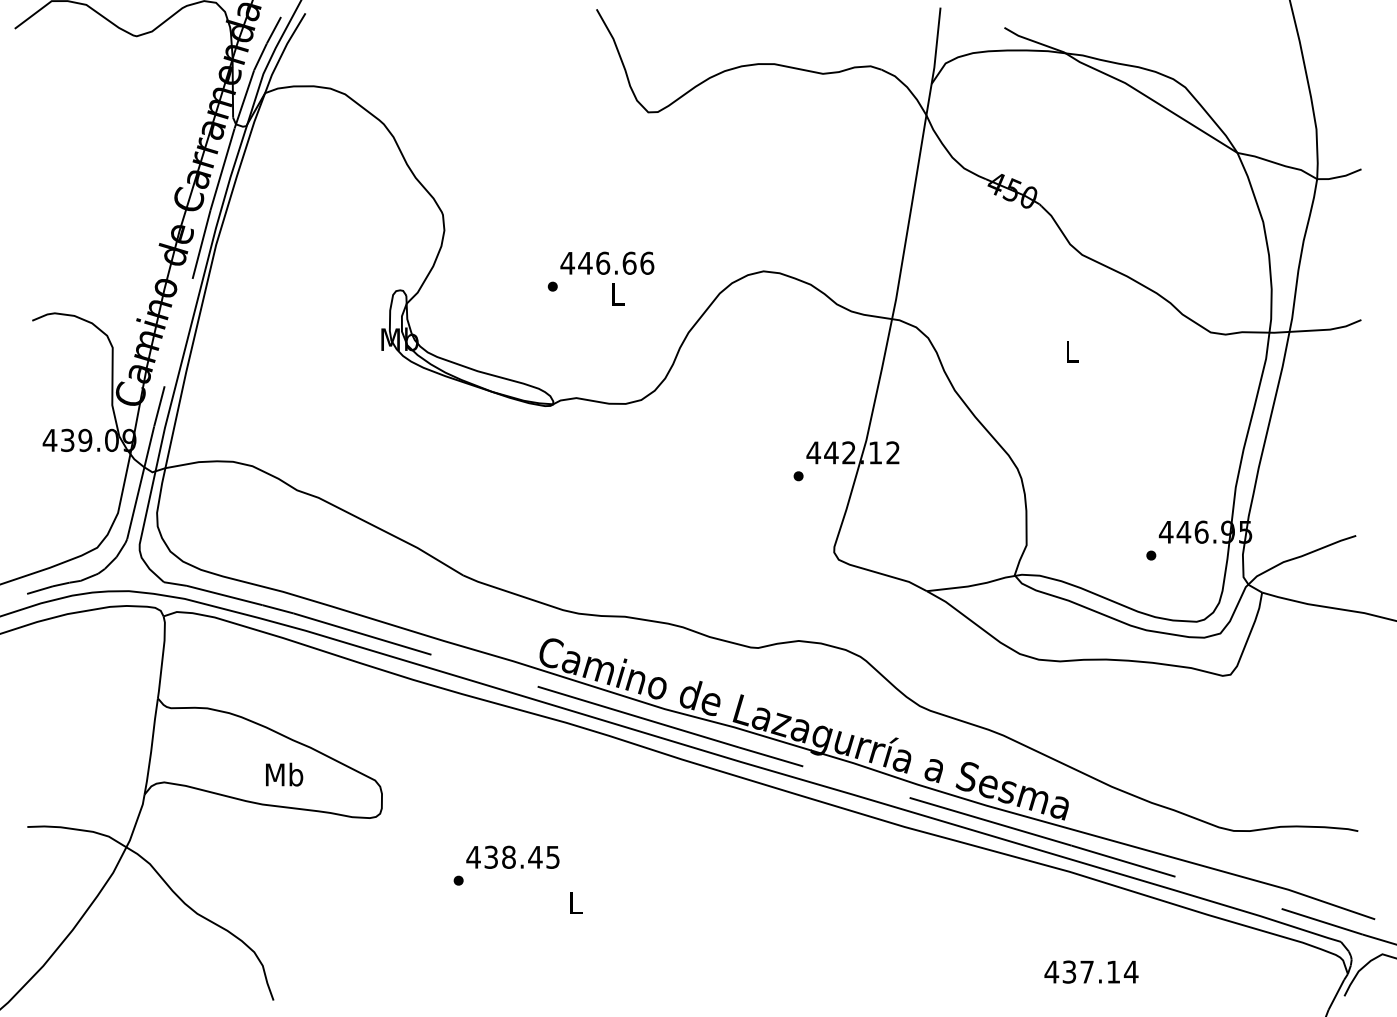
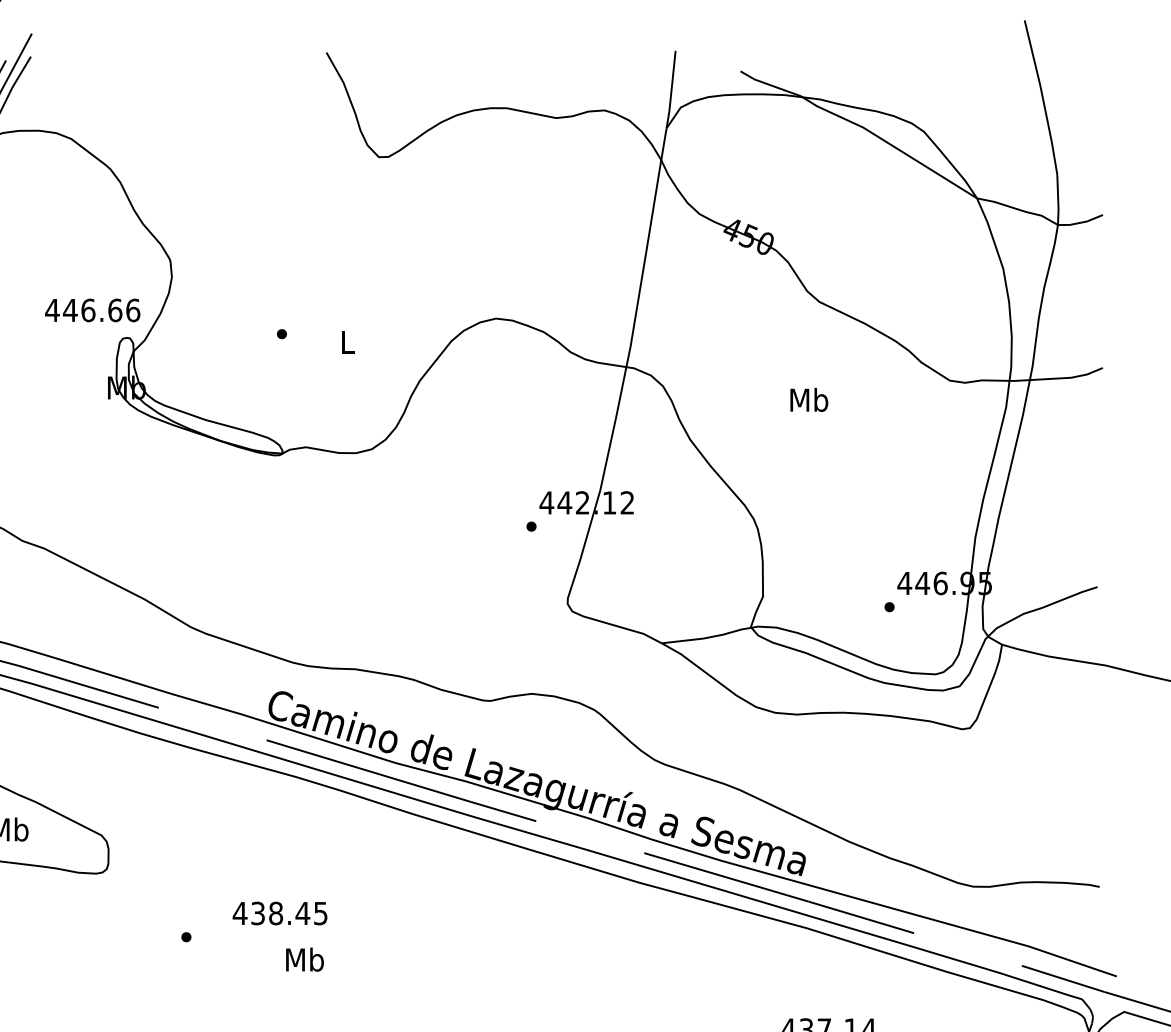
text: (607, 262) -> (92, 309), moved
text: (1071, 351) -> (808, 399), L -> Mb
text: (512, 856) -> (279, 912), moved
text: (575, 902) -> (305, 959), L -> Mb

